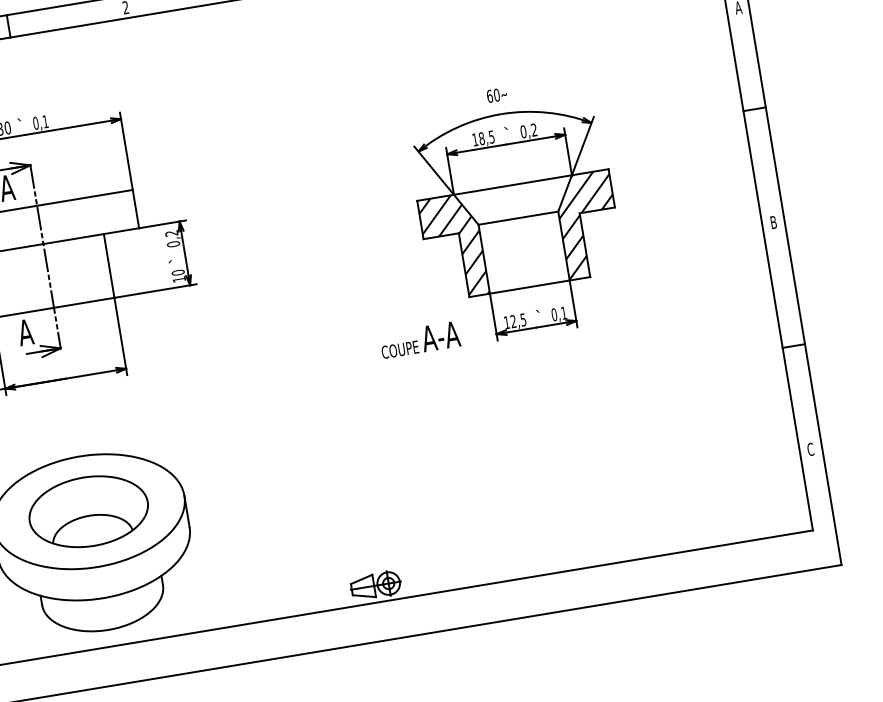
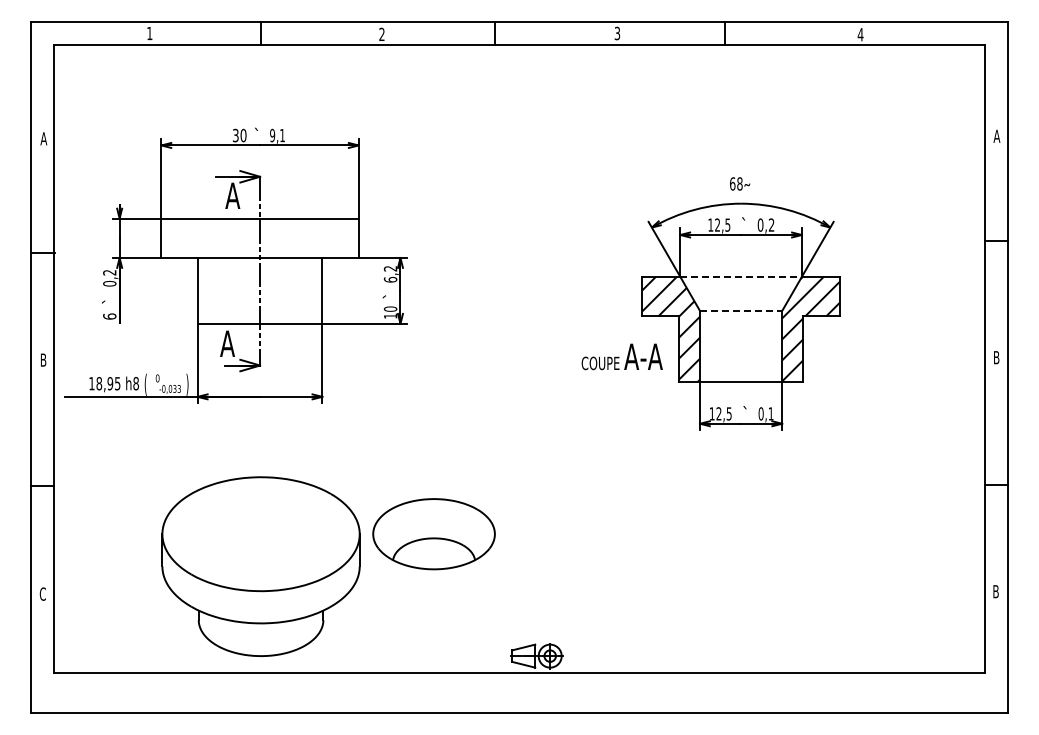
text: (496, 94) -> (739, 183), 60 -> 68
text: (35, 123) -> (272, 135), 0,1 -> 9,1
text: (481, 138) -> (717, 224), 18,5 -> 12,5
line: (513, 184) -> (741, 276), solid -> dashed
line: (518, 217) -> (741, 310), solid -> dashed
text: (173, 243) -> (390, 279), 0,2 -> 6,2
text: (419, 339) -> (621, 356), moved
text: (811, 449) -> (996, 591), C -> B
part: (88, 512) -> (433, 534), moved

